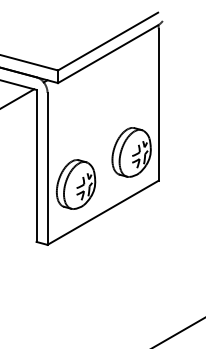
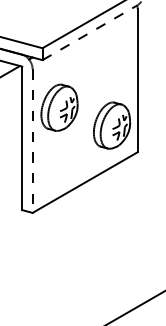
line: (108, 54) -> (90, 33), solid -> dashed
line: (47, 168) -> (32, 140), solid -> dashed
part: (76, 184) -> (59, 107), moved

